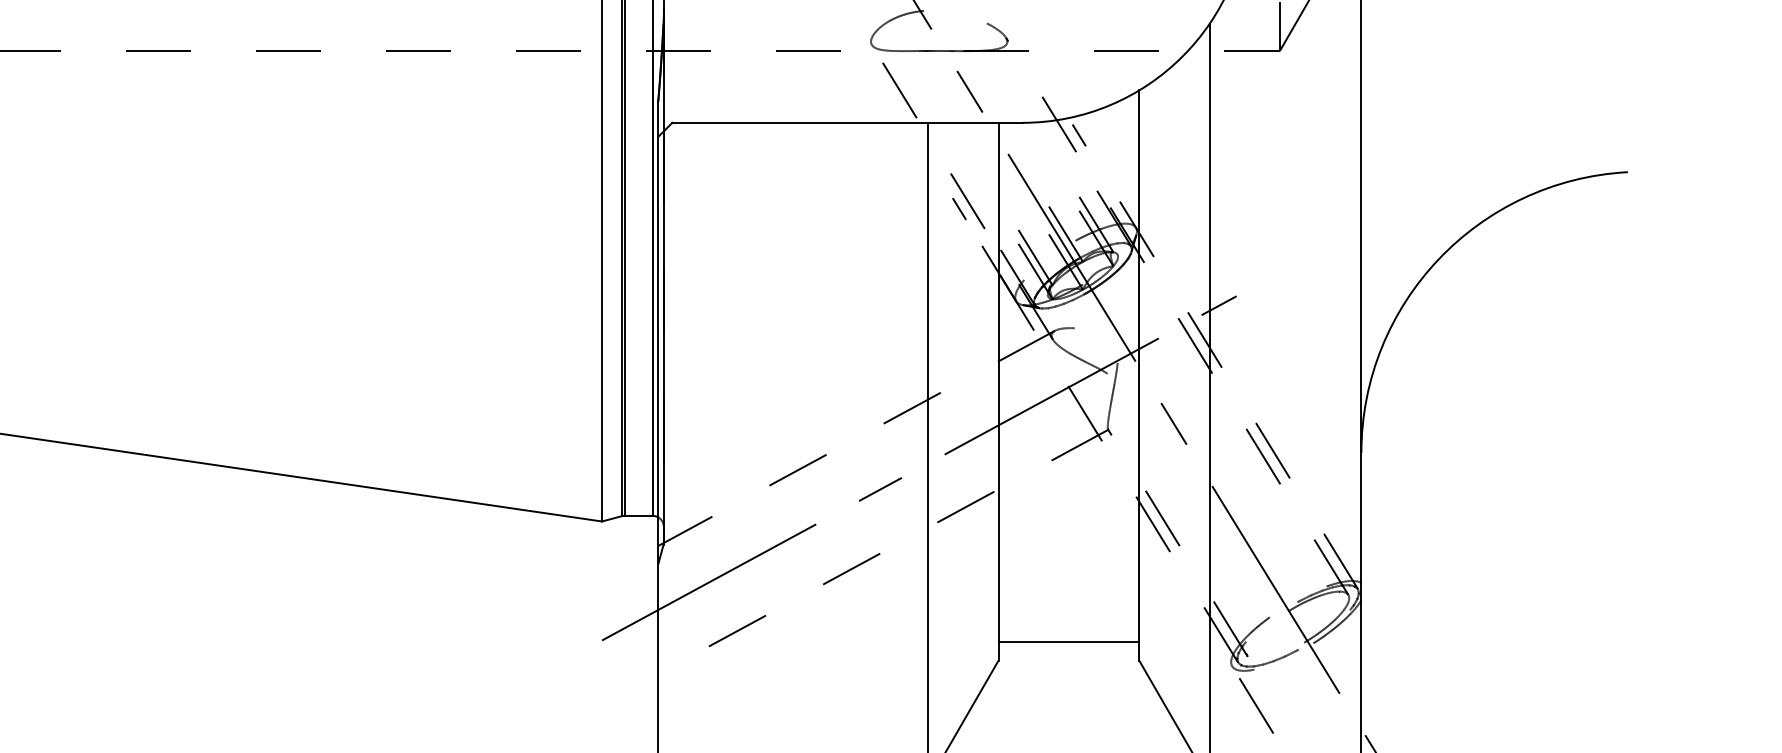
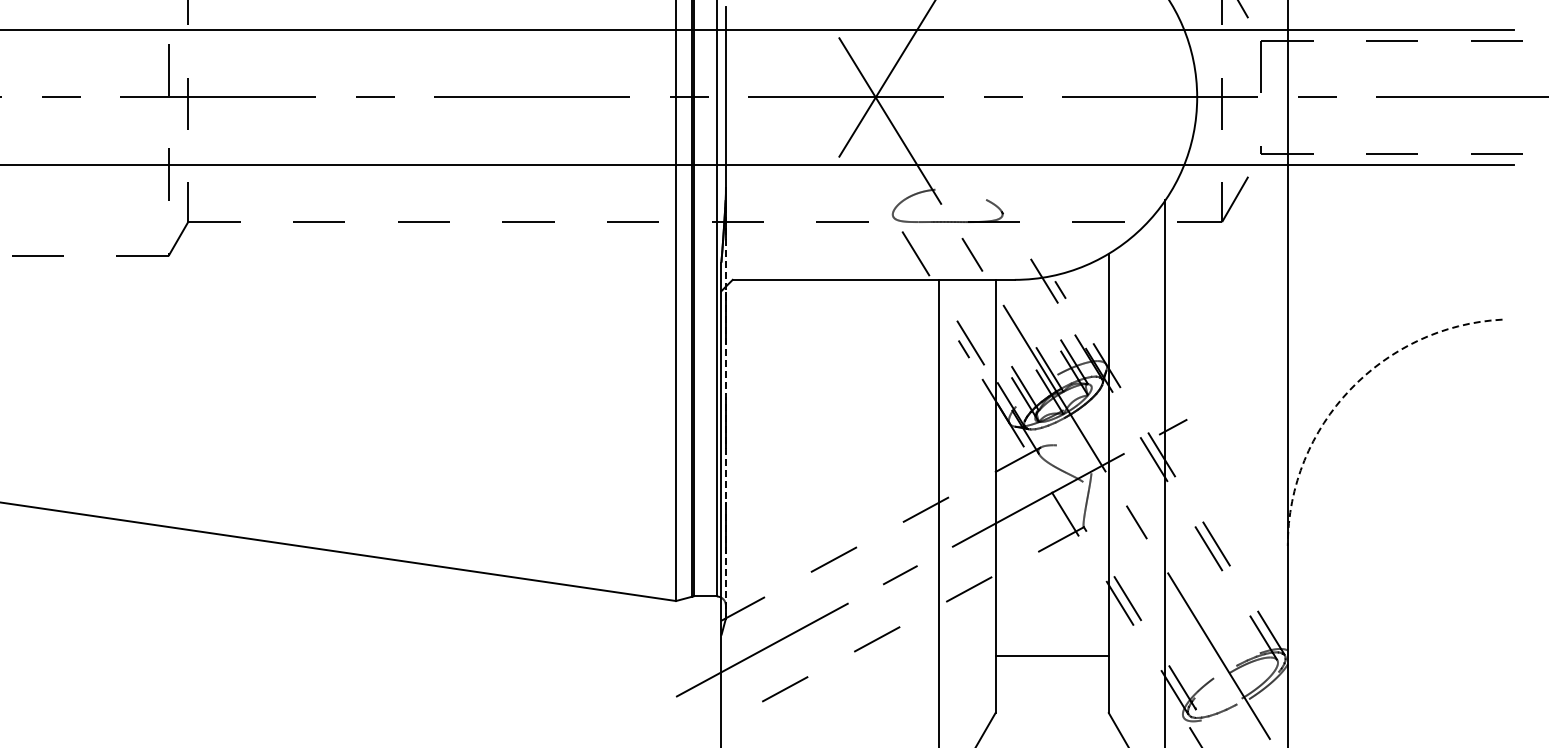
arc: (1439, 258) -> (1350, 389), solid -> dashed
line: (663, 283) -> (725, 409), solid -> dashed
line: (1068, 641) -> (1051, 655), moved

